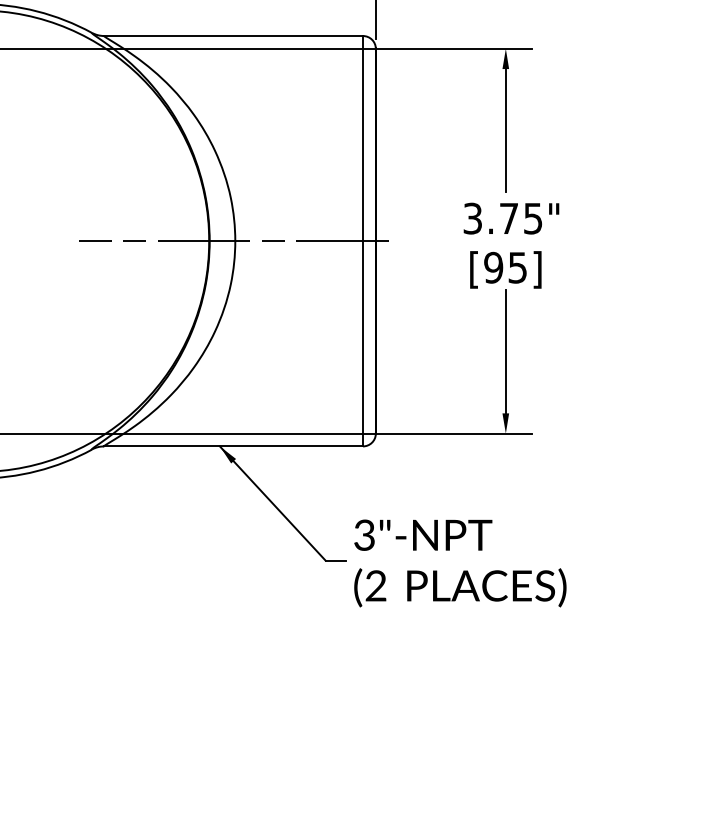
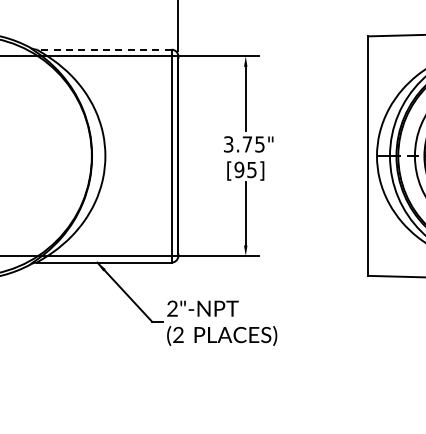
line: (233, 35) -> (104, 49), solid -> dashed
line: (233, 241) -> (104, 156), removed
text: (364, 538) -> (172, 310), 3"-NPT -> 2"-NPT

